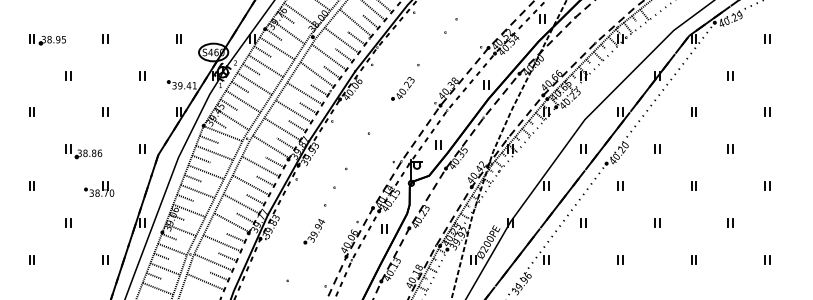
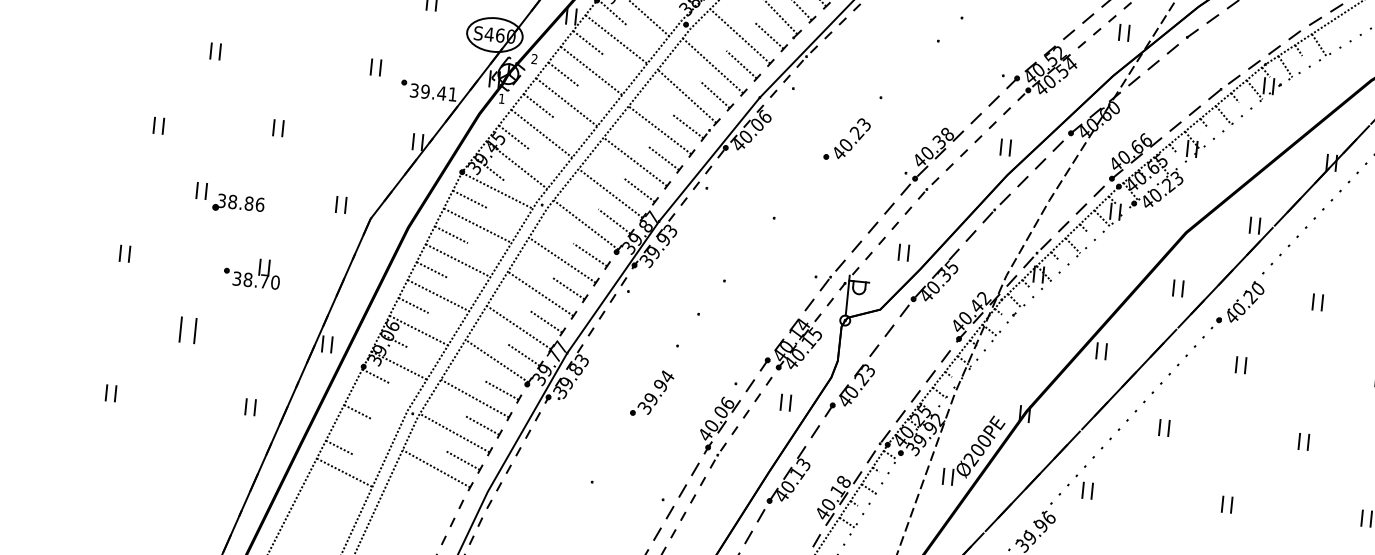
part: (142, 75) -> (376, 67), moved
part: (31, 111) -> (158, 123), moved
part: (68, 222) -> (187, 329), size x1.6
line: (172, 249) -> (379, 400), removed
line: (165, 268) -> (362, 435), removed

